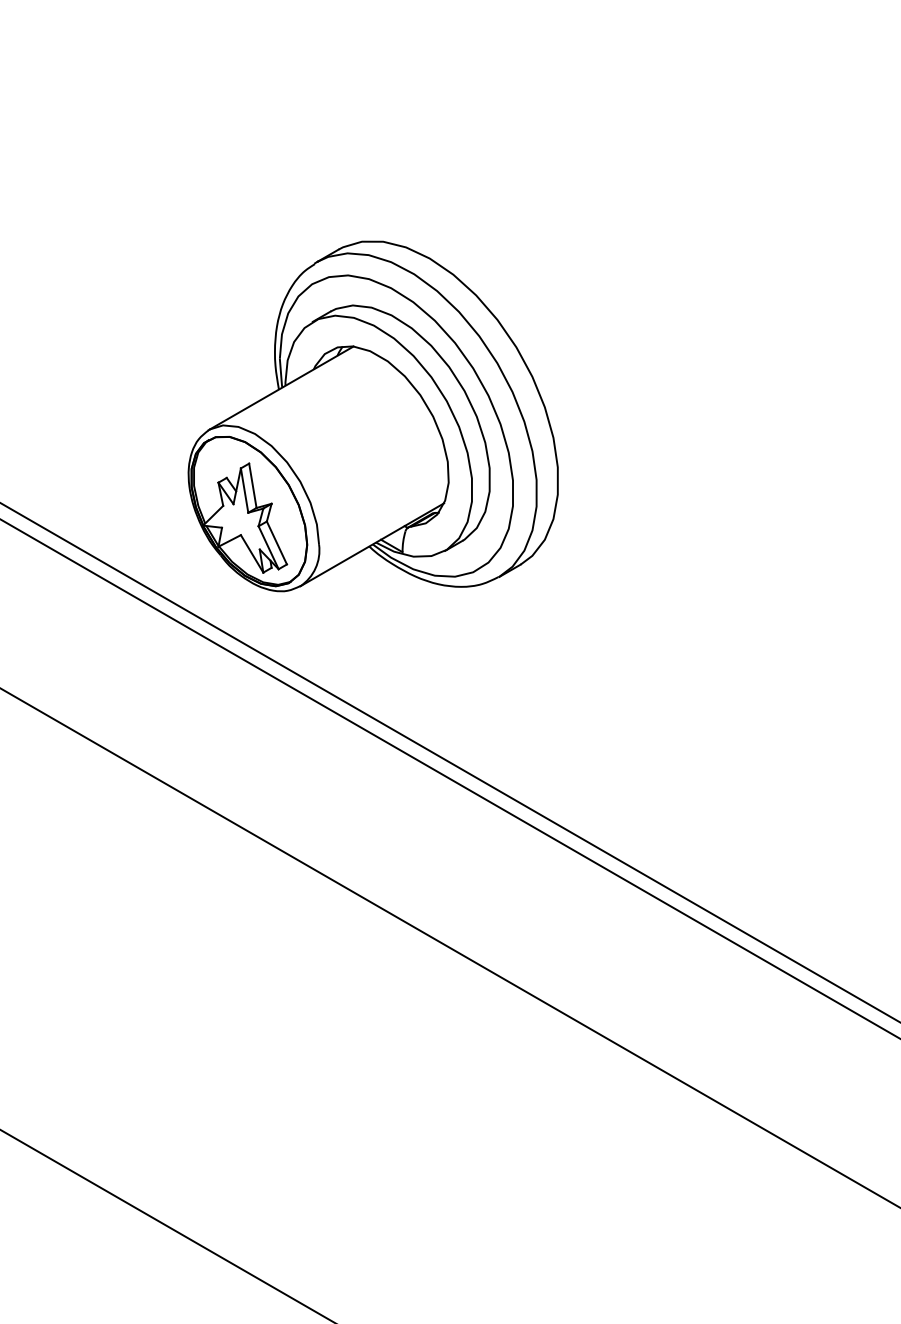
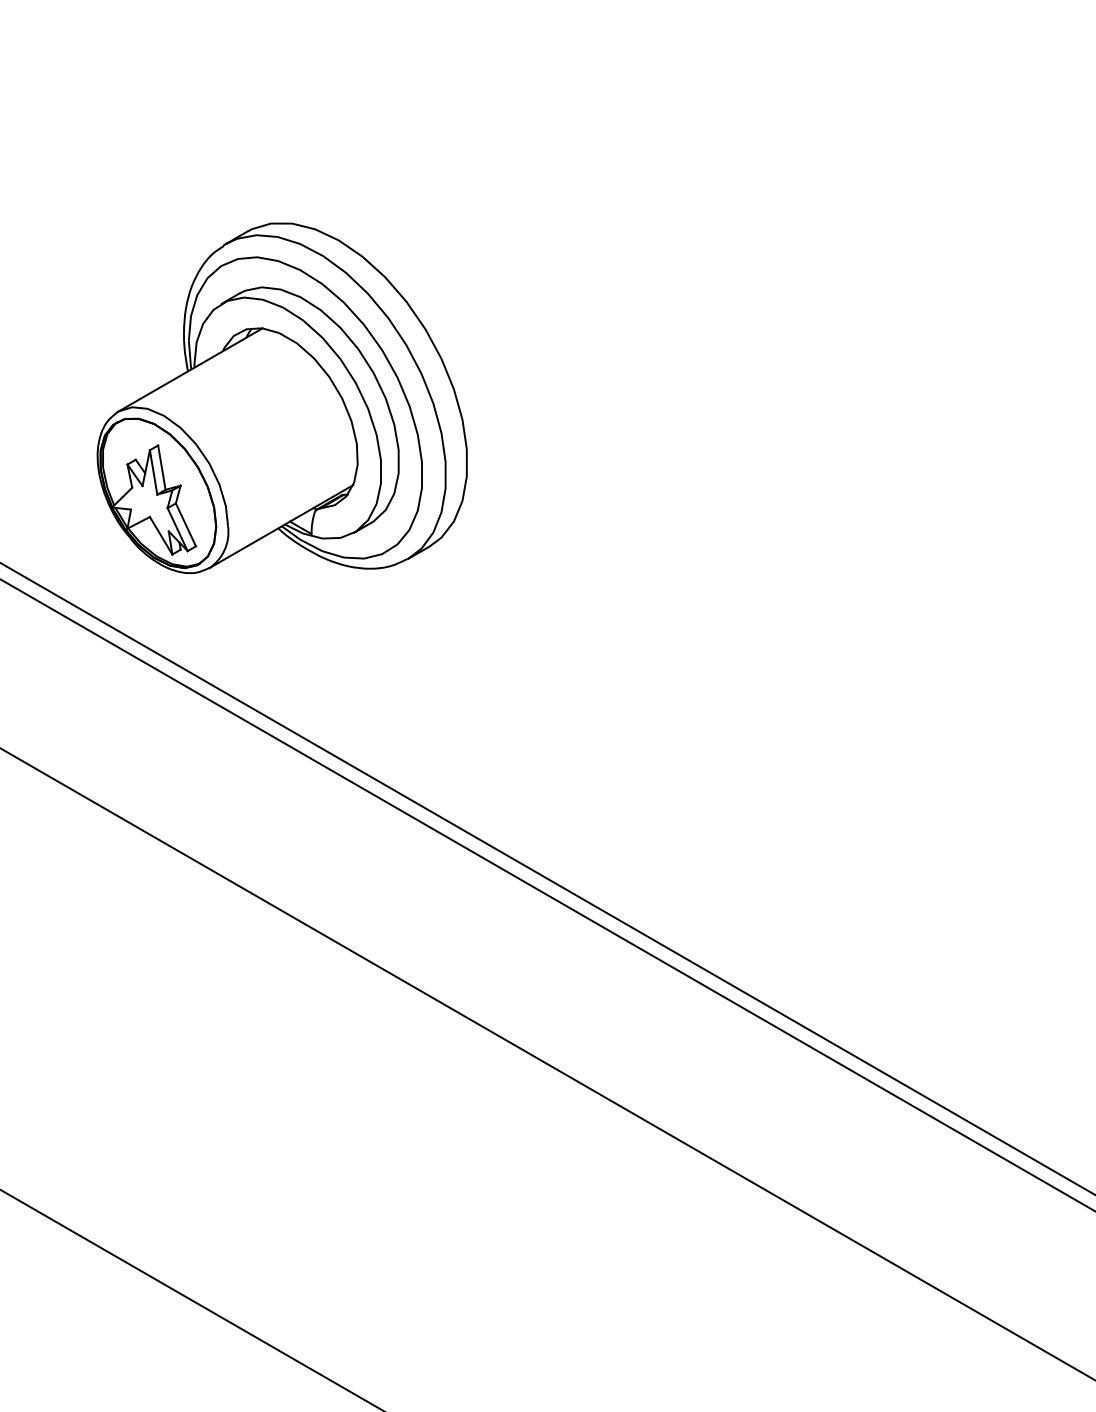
part: (372, 416) -> (281, 398), moved

